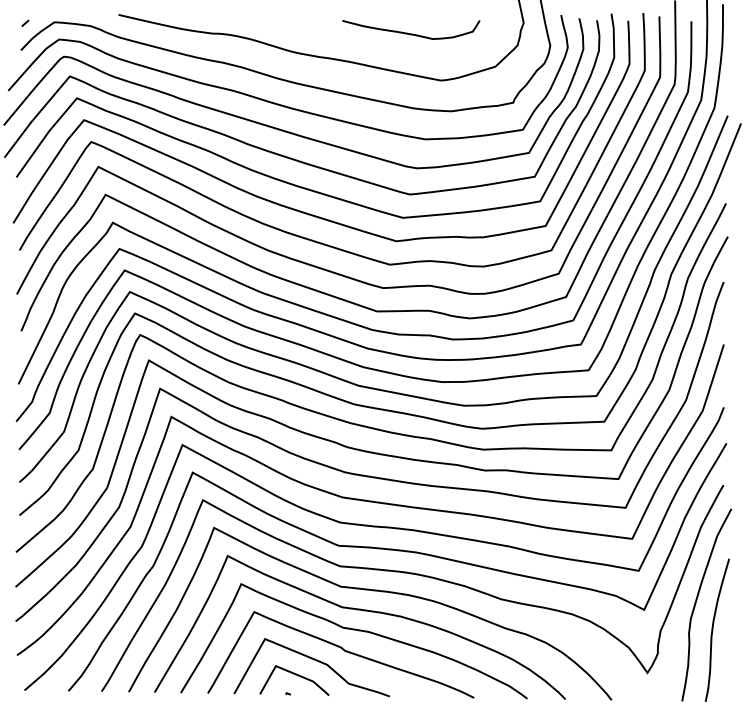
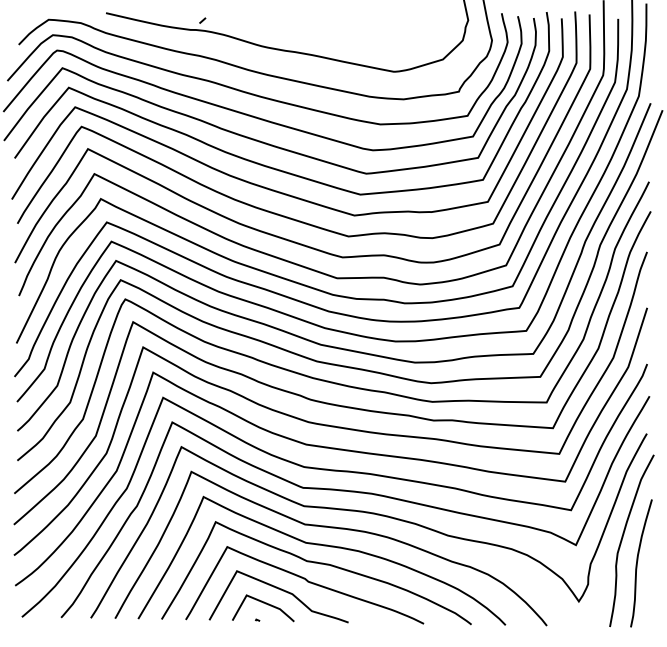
line: (25, 23) -> (202, 20), moved
curve: (411, 33) -> (367, 29), removed

